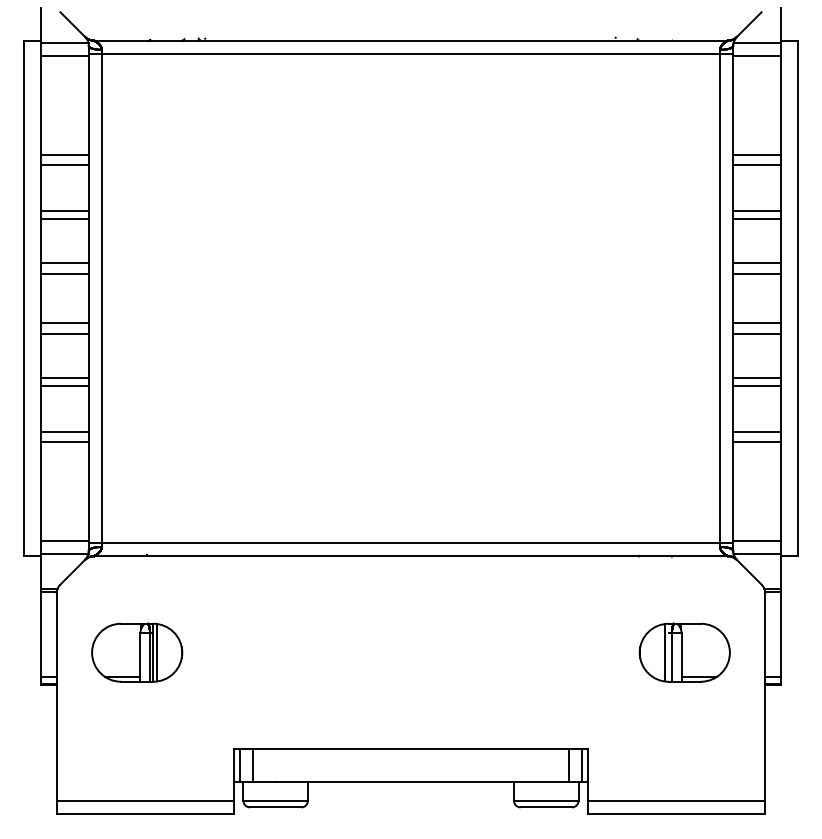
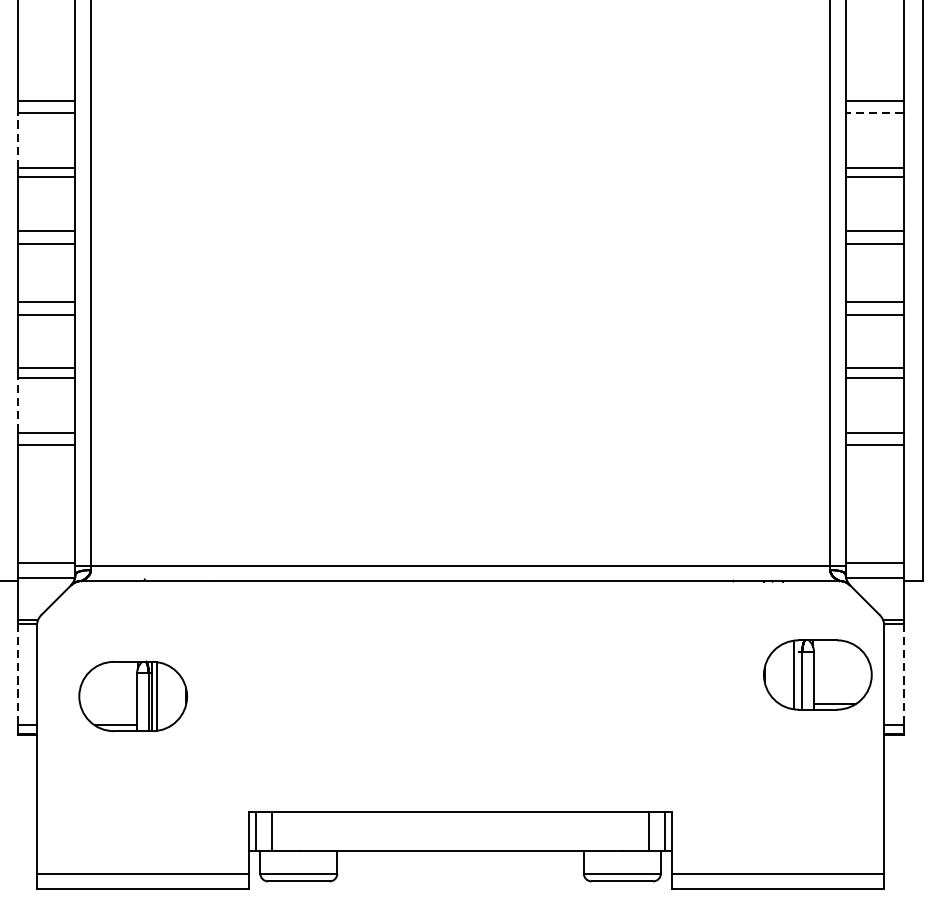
line: (756, 164) -> (873, 112), solid -> dashed
line: (40, 187) -> (17, 140), solid -> dashed
line: (40, 408) -> (17, 404), solid -> dashed
line: (40, 634) -> (17, 674), solid -> dashed
line: (781, 634) -> (903, 674), solid -> dashed
part: (684, 652) -> (817, 674), moved

